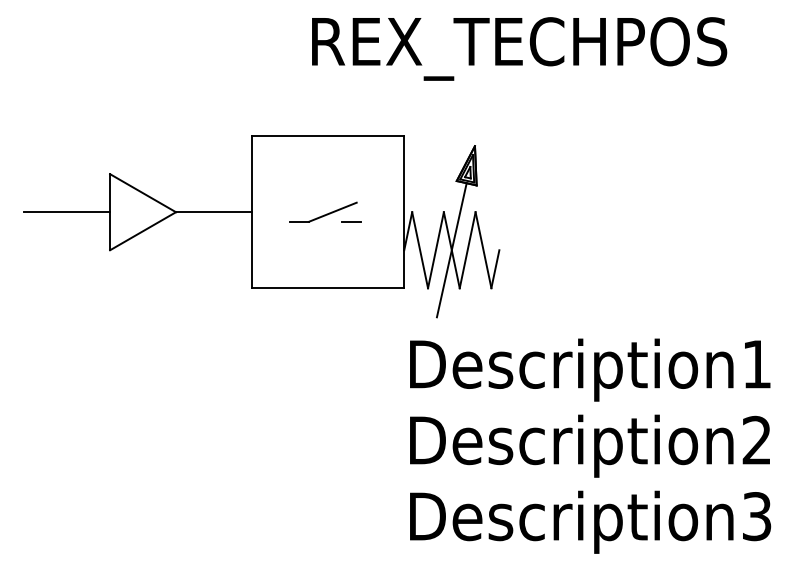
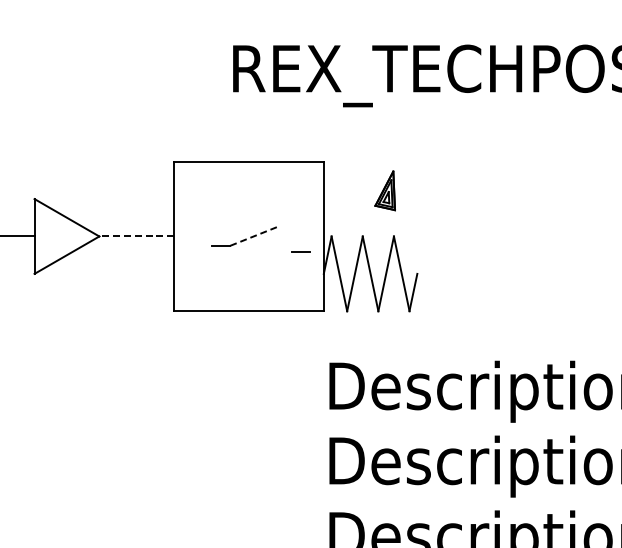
line: (213, 212) -> (136, 236), solid -> dashed
line: (332, 212) -> (253, 236), solid -> dashed
line: (351, 221) -> (301, 251), moved
line: (451, 250) -> (370, 274), removed

